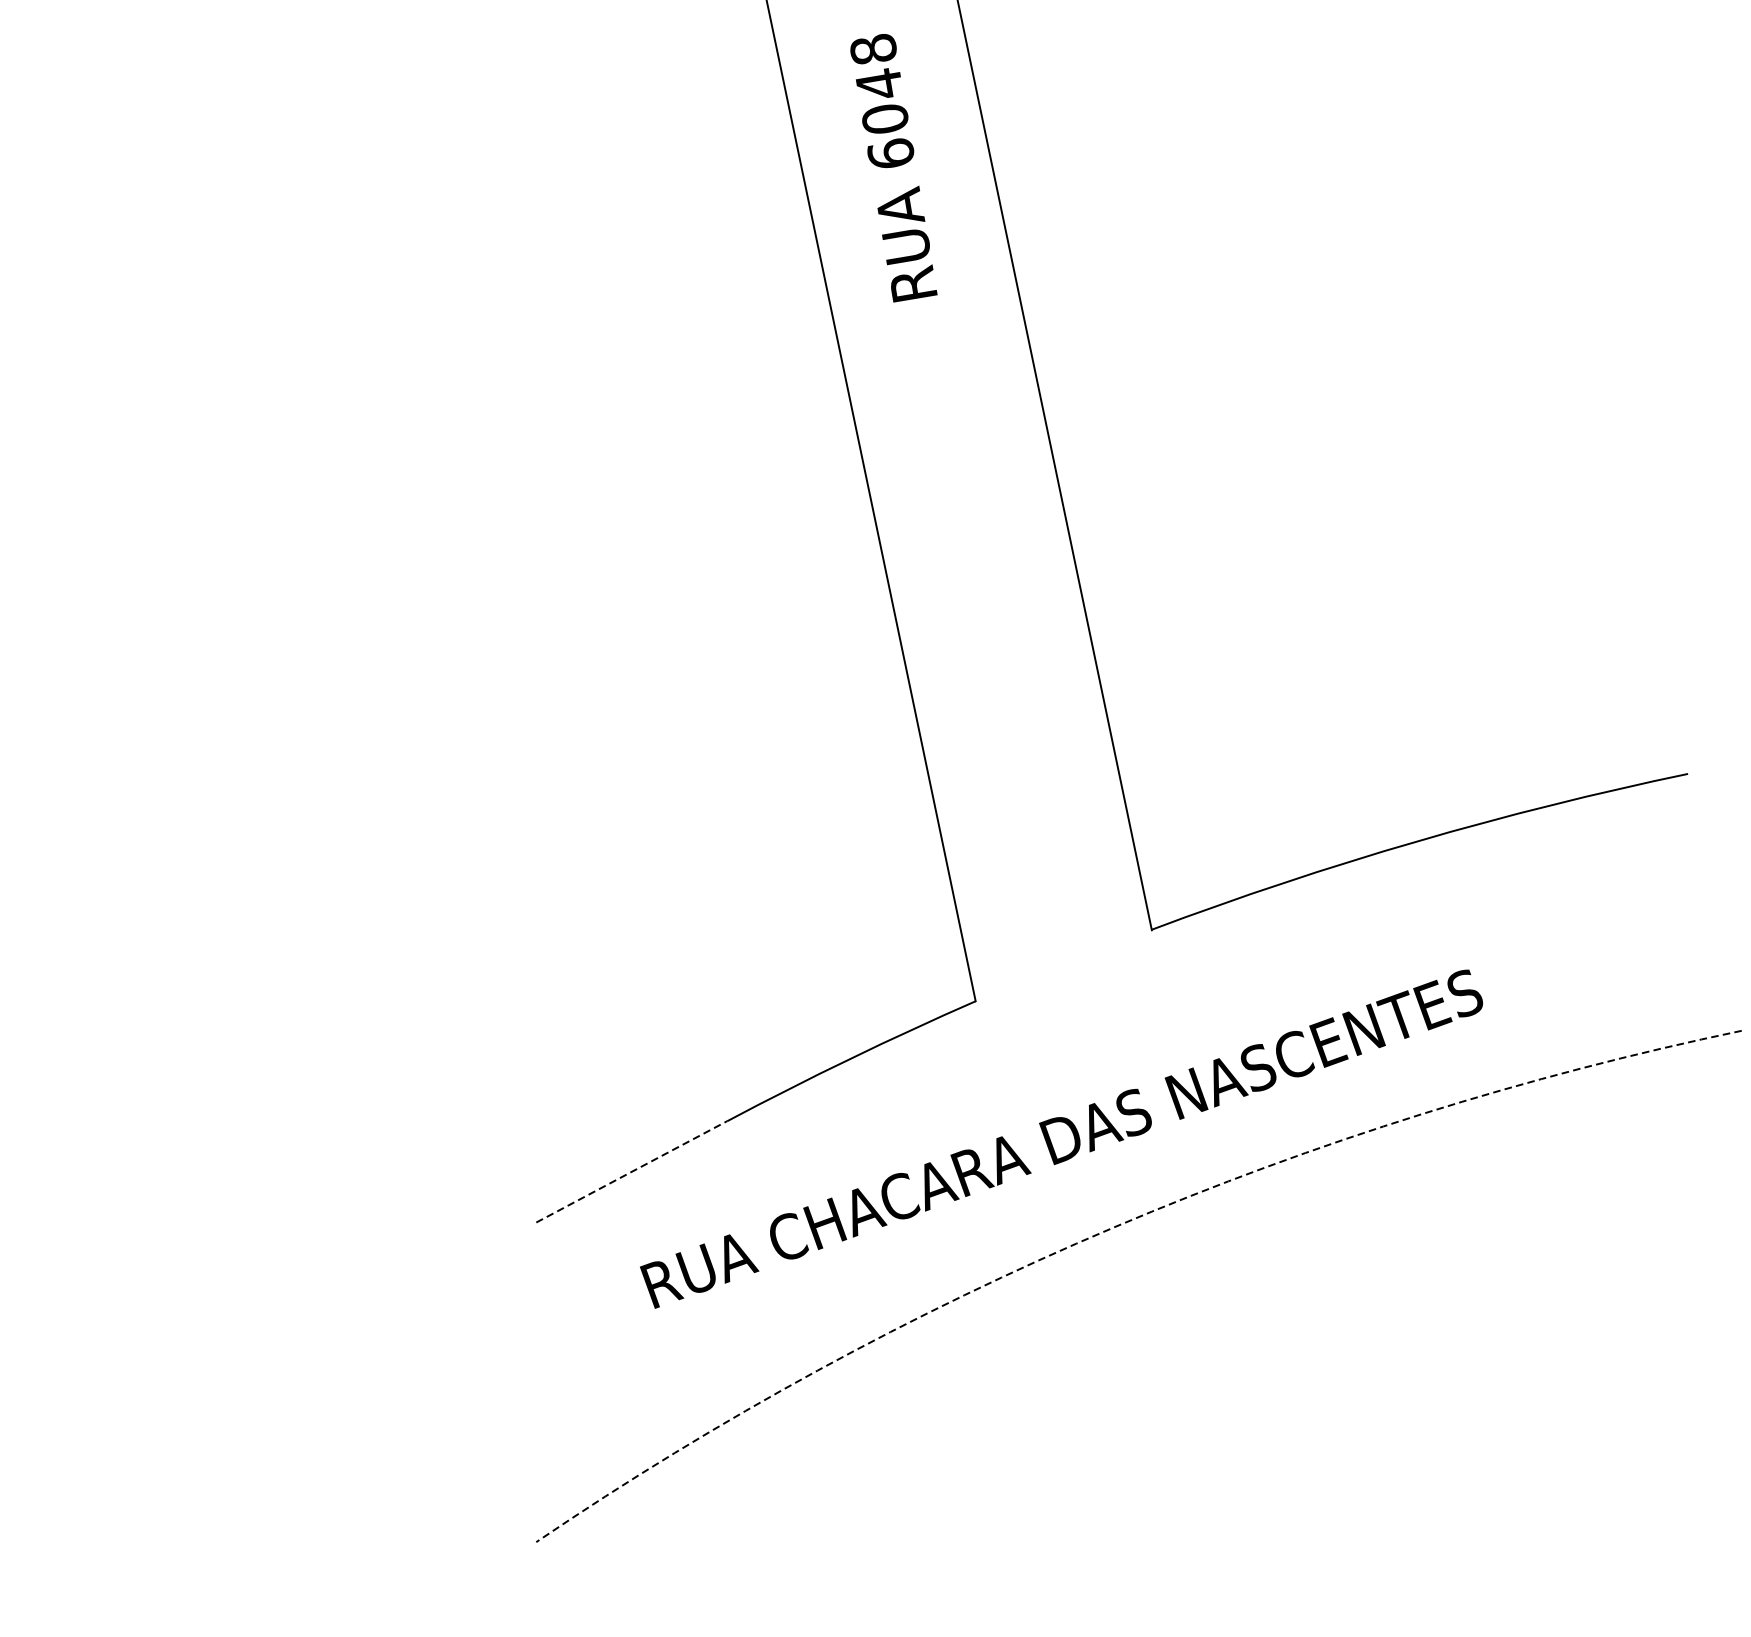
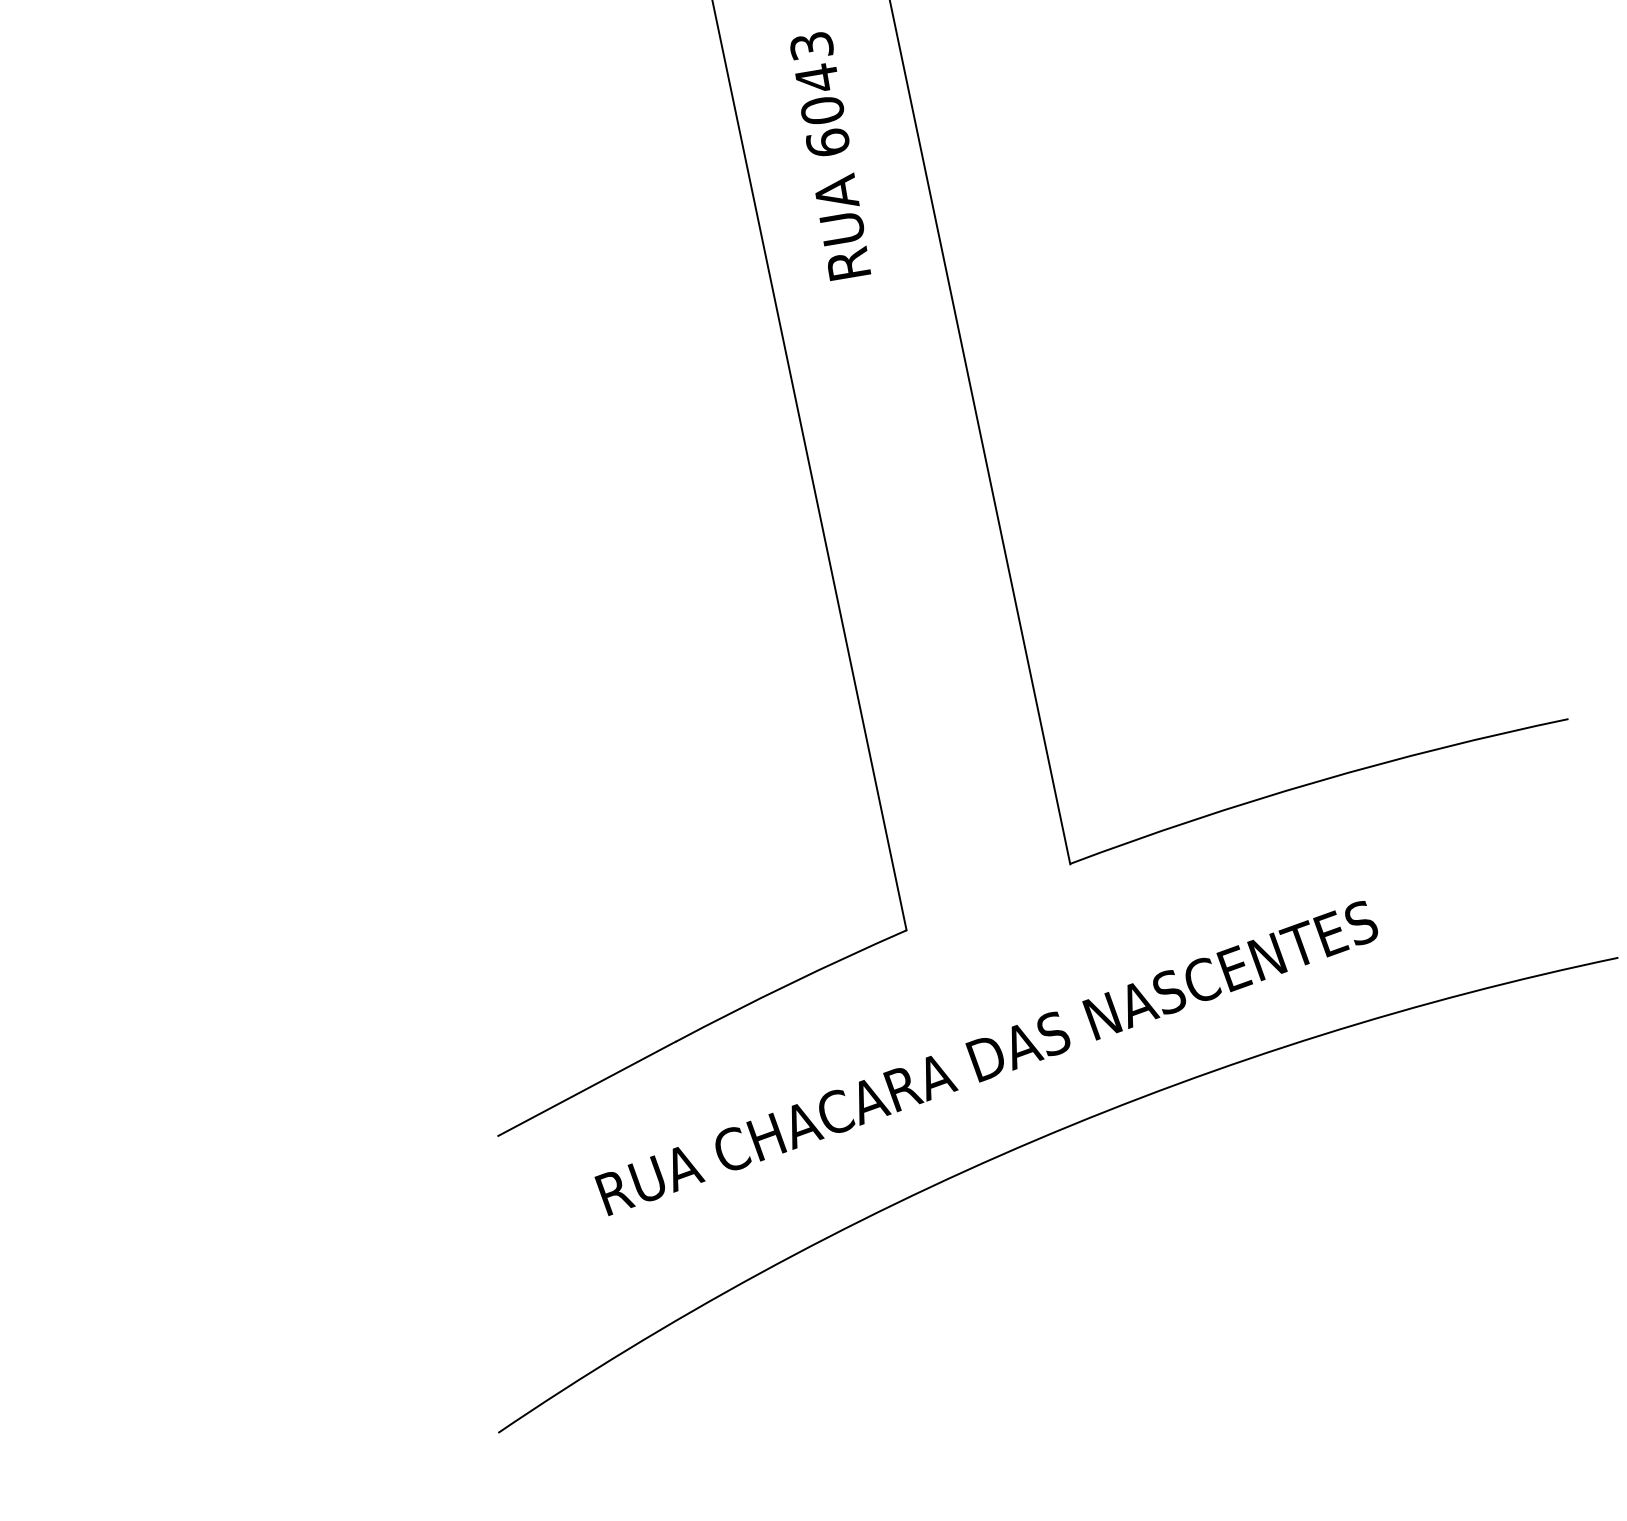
text: (873, 49) -> (811, 45), 6048 -> 6043
line: (632, 1171) -> (587, 1088), dashed -> solid
arc: (1114, 1227) -> (1035, 1140), dashed -> solid

